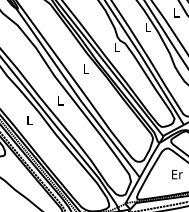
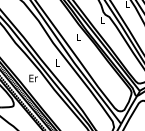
text: (29, 120) -> (33, 78), L -> Er

